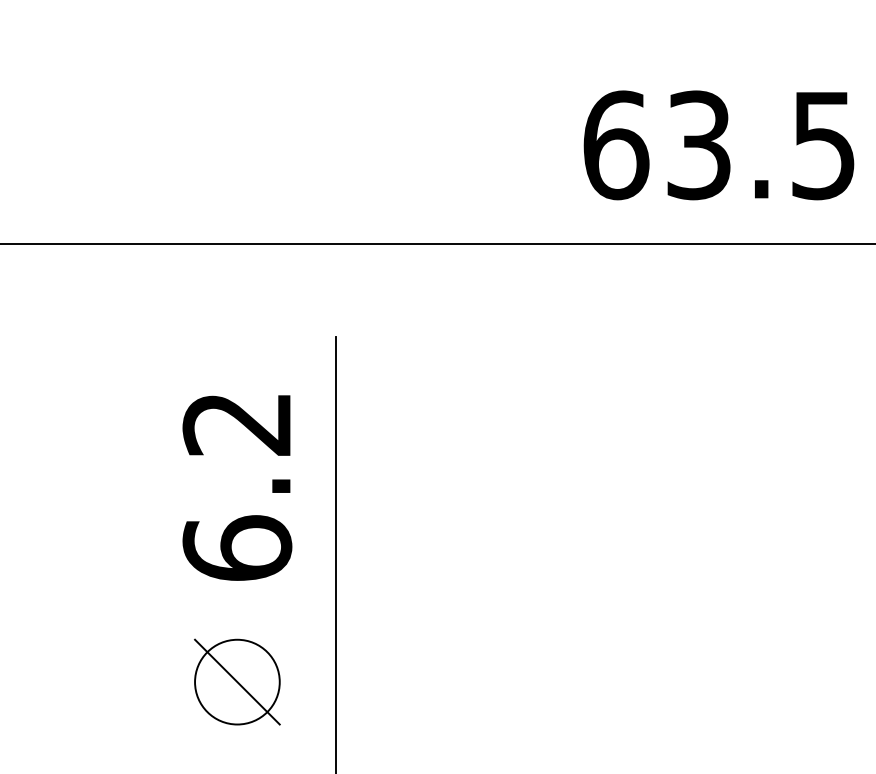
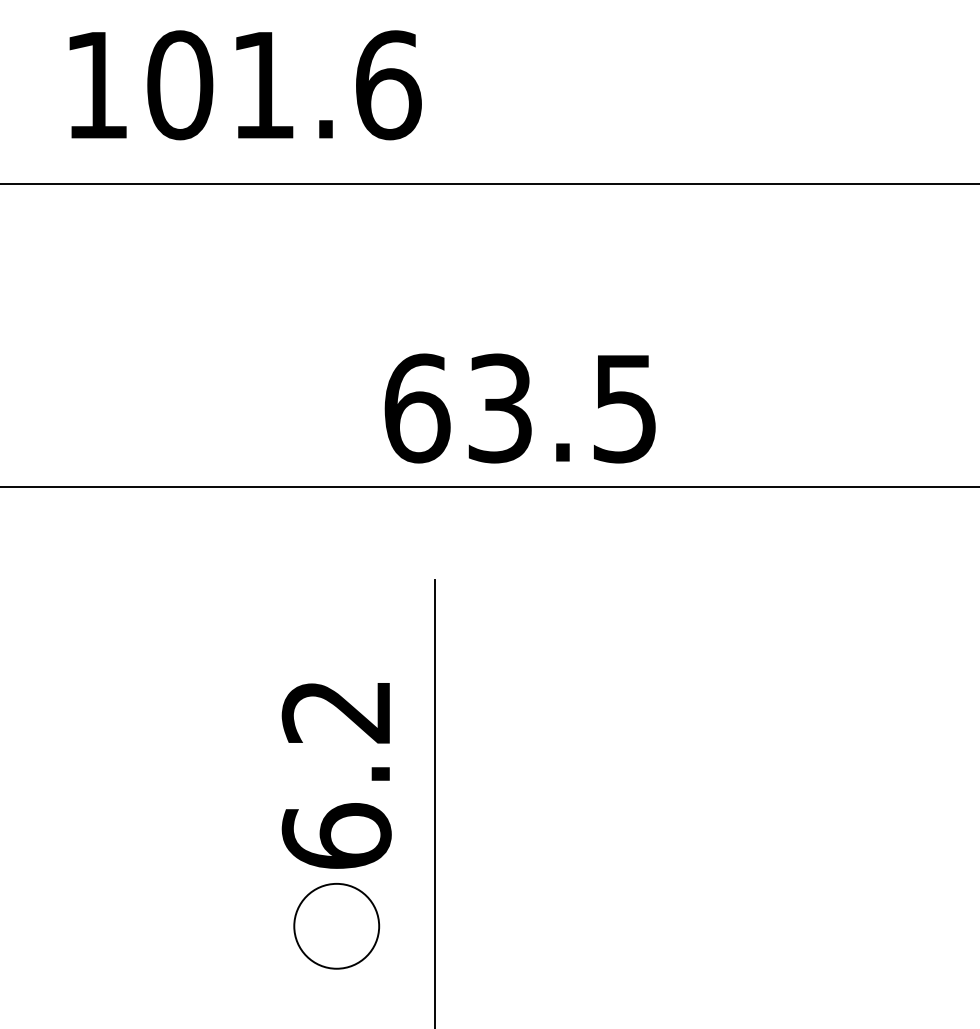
text: (718, 145) -> (519, 408), moved
text: (237, 487) -> (336, 775), moved
line: (237, 681) -> (336, 925), removed

